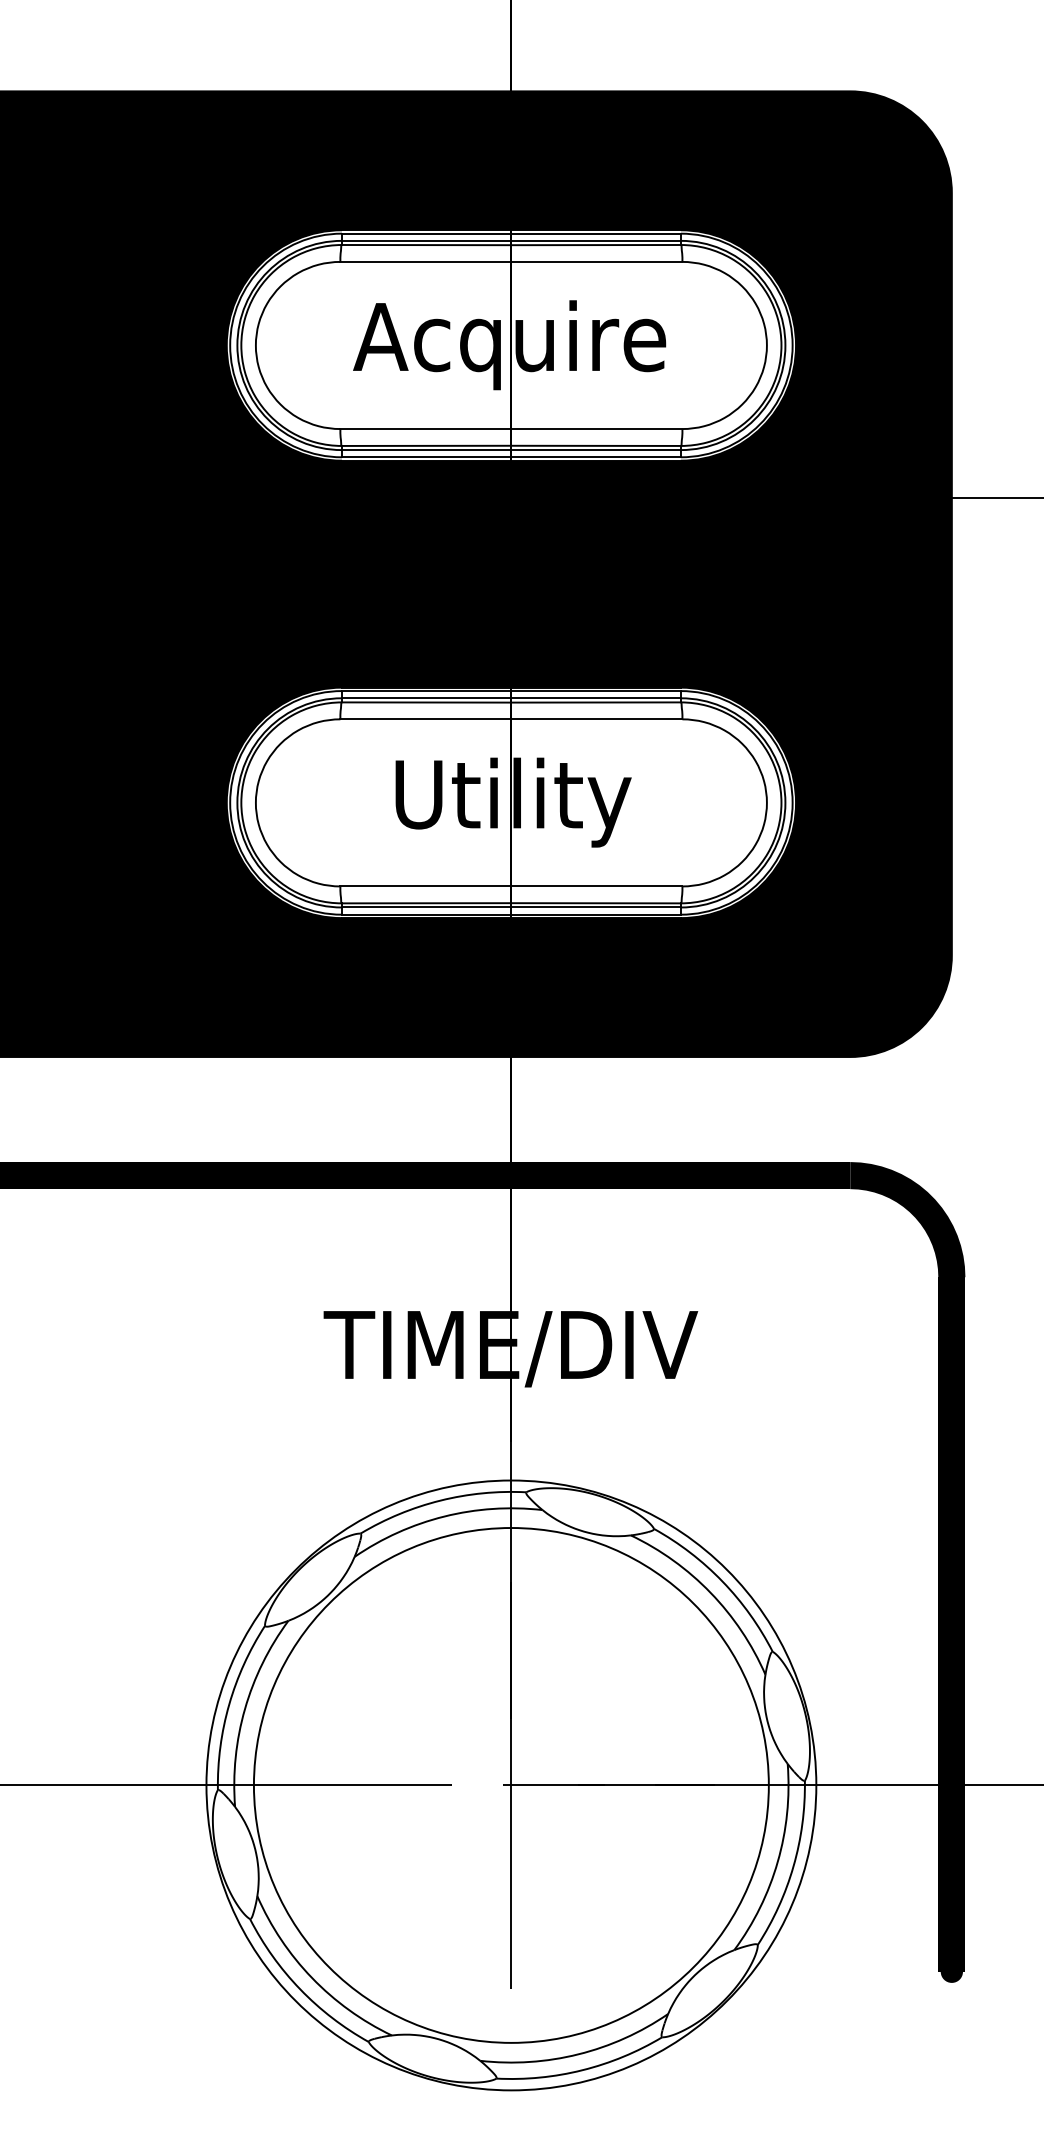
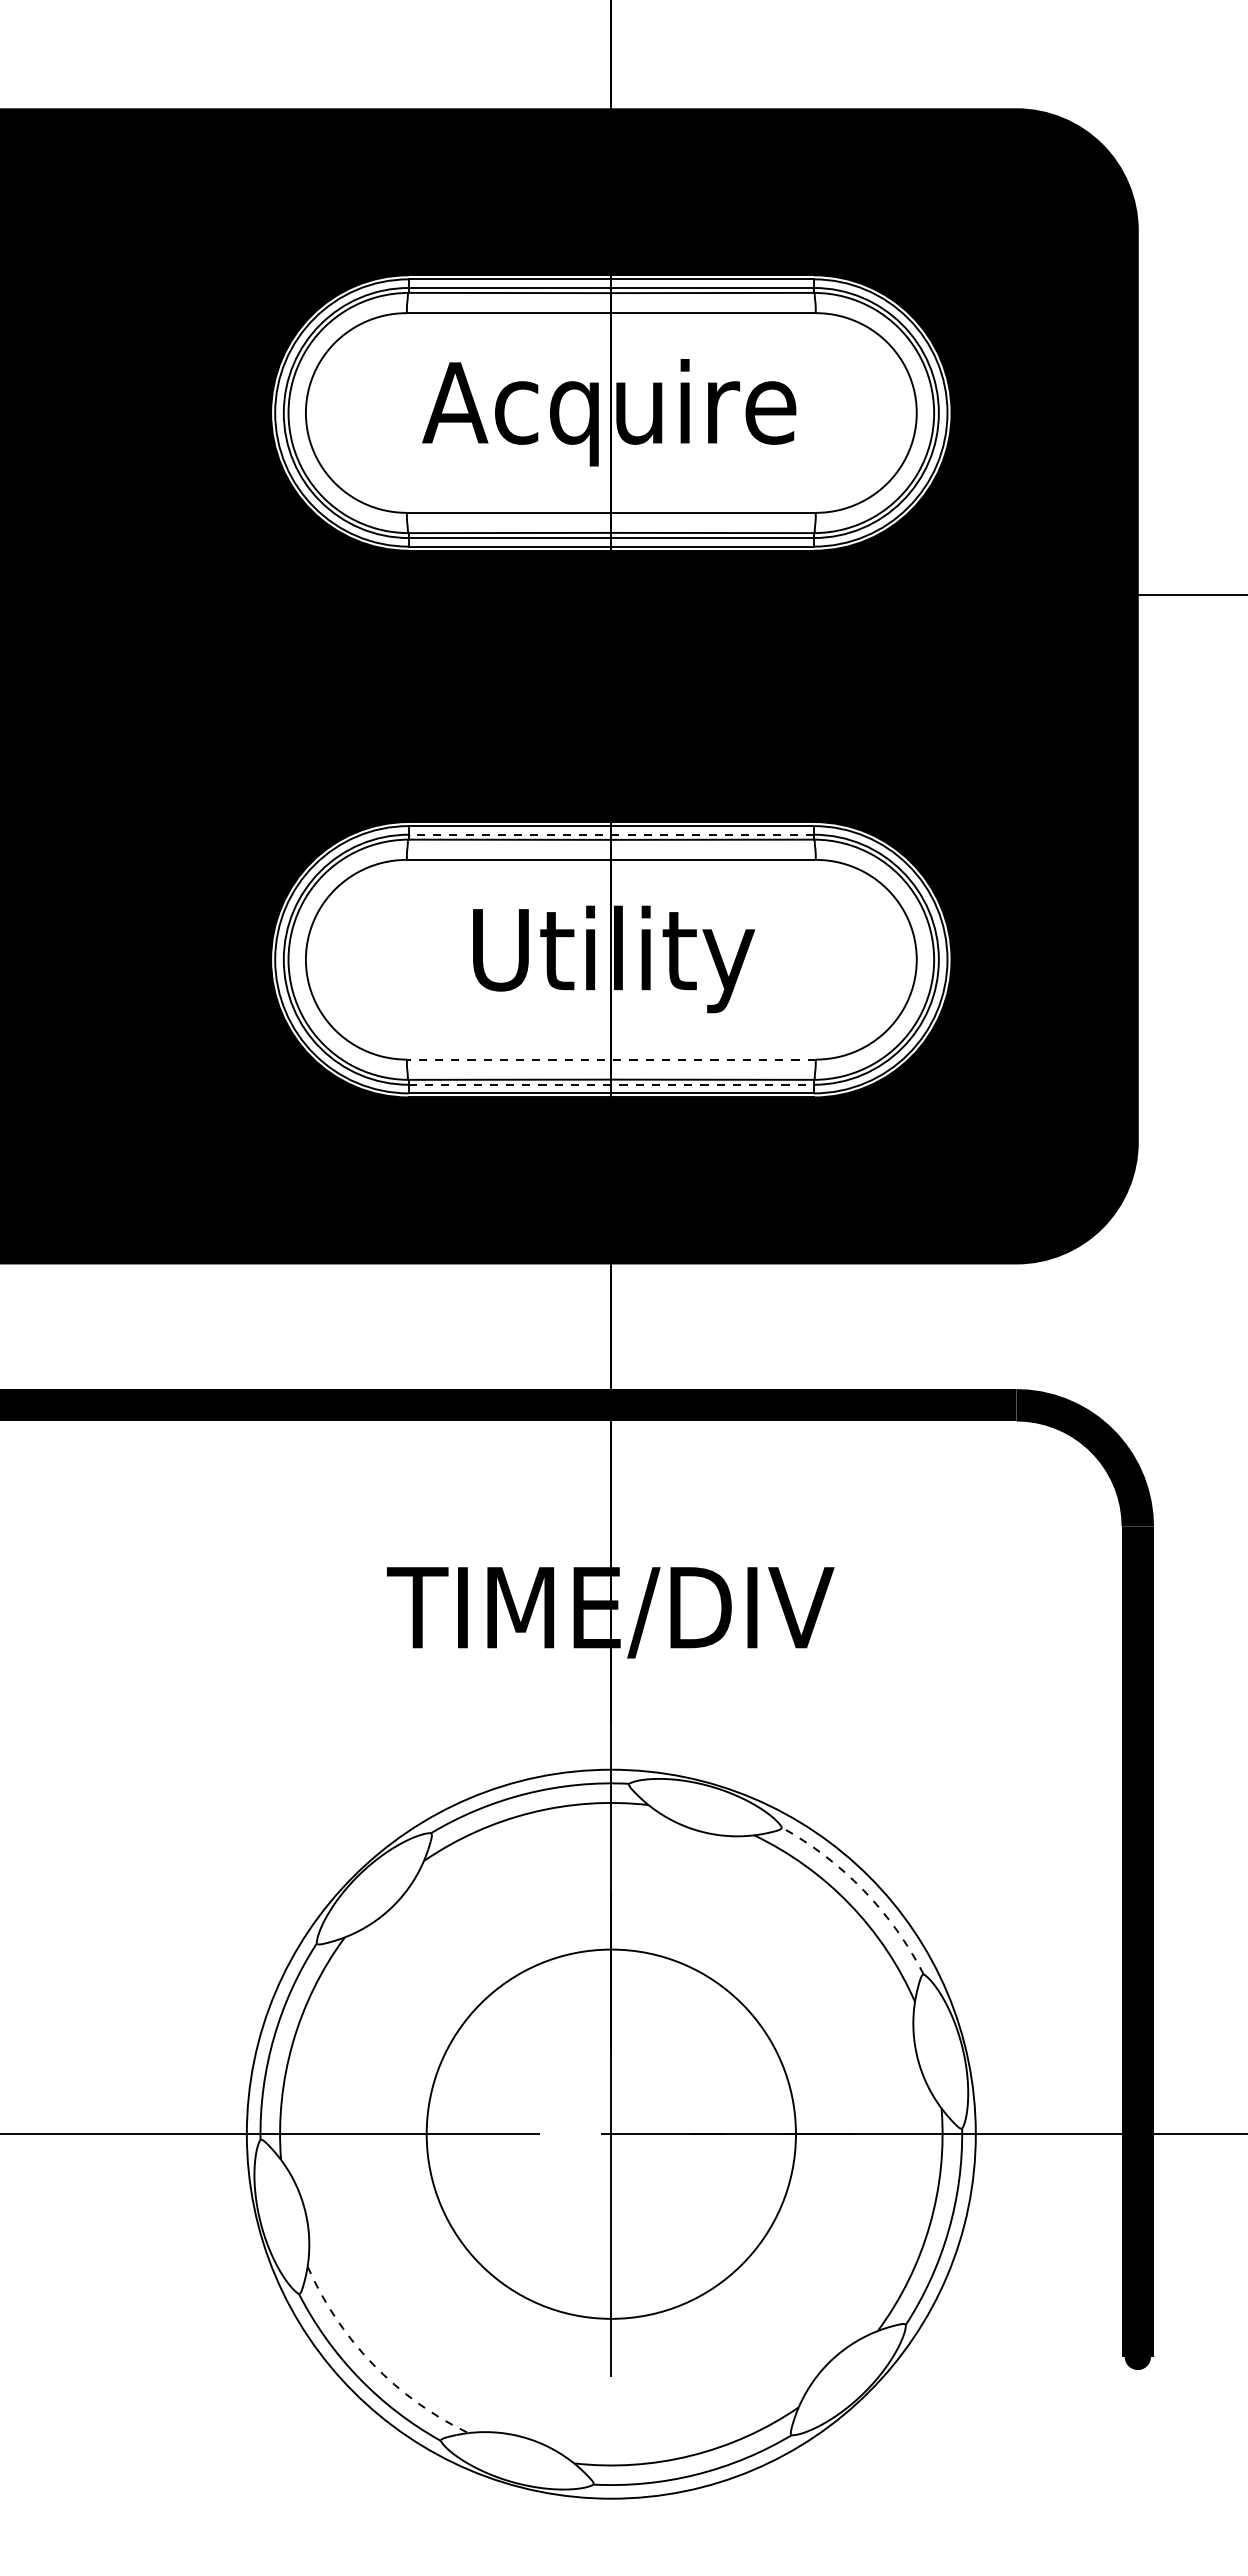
line: (510, 698) -> (610, 834), solid -> dashed
line: (510, 886) -> (610, 1059), solid -> dashed
line: (511, 907) -> (611, 1084), solid -> dashed
arc: (722, 1581) -> (863, 1890), solid -> dashed
circle: (511, 1784) -> (611, 2133), size x0.6
arc: (312, 1978) -> (373, 2364), solid -> dashed

